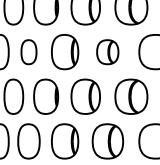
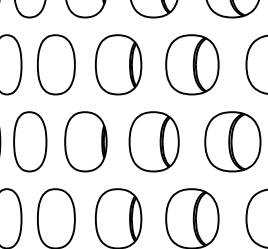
part: (28, 52) -> (55, 65), size x1.43
part: (107, 52) -> (191, 65), size x1.43

